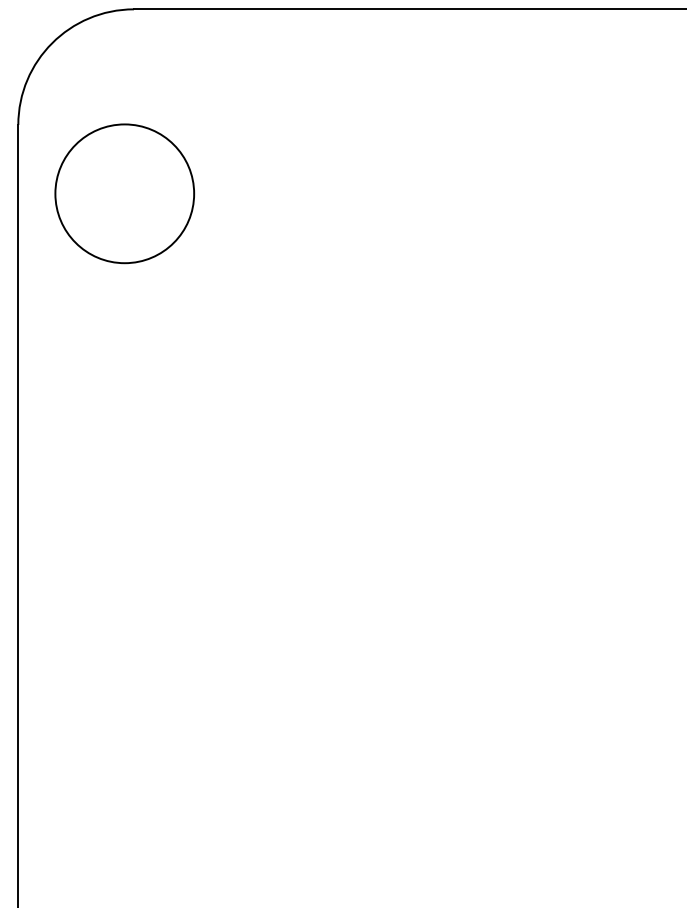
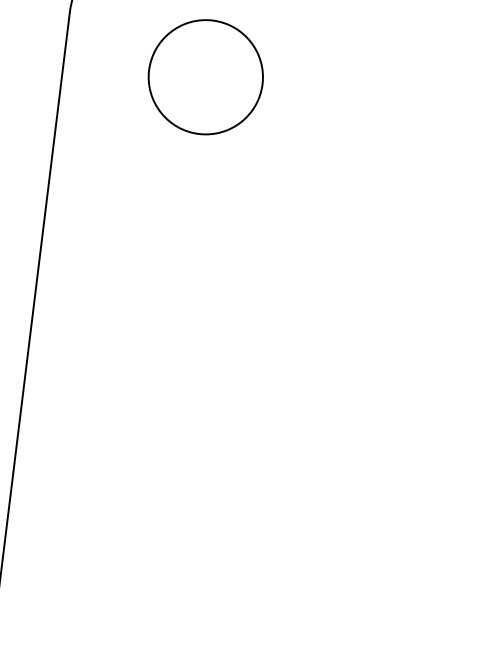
circle: (124, 193) -> (205, 76), moved

